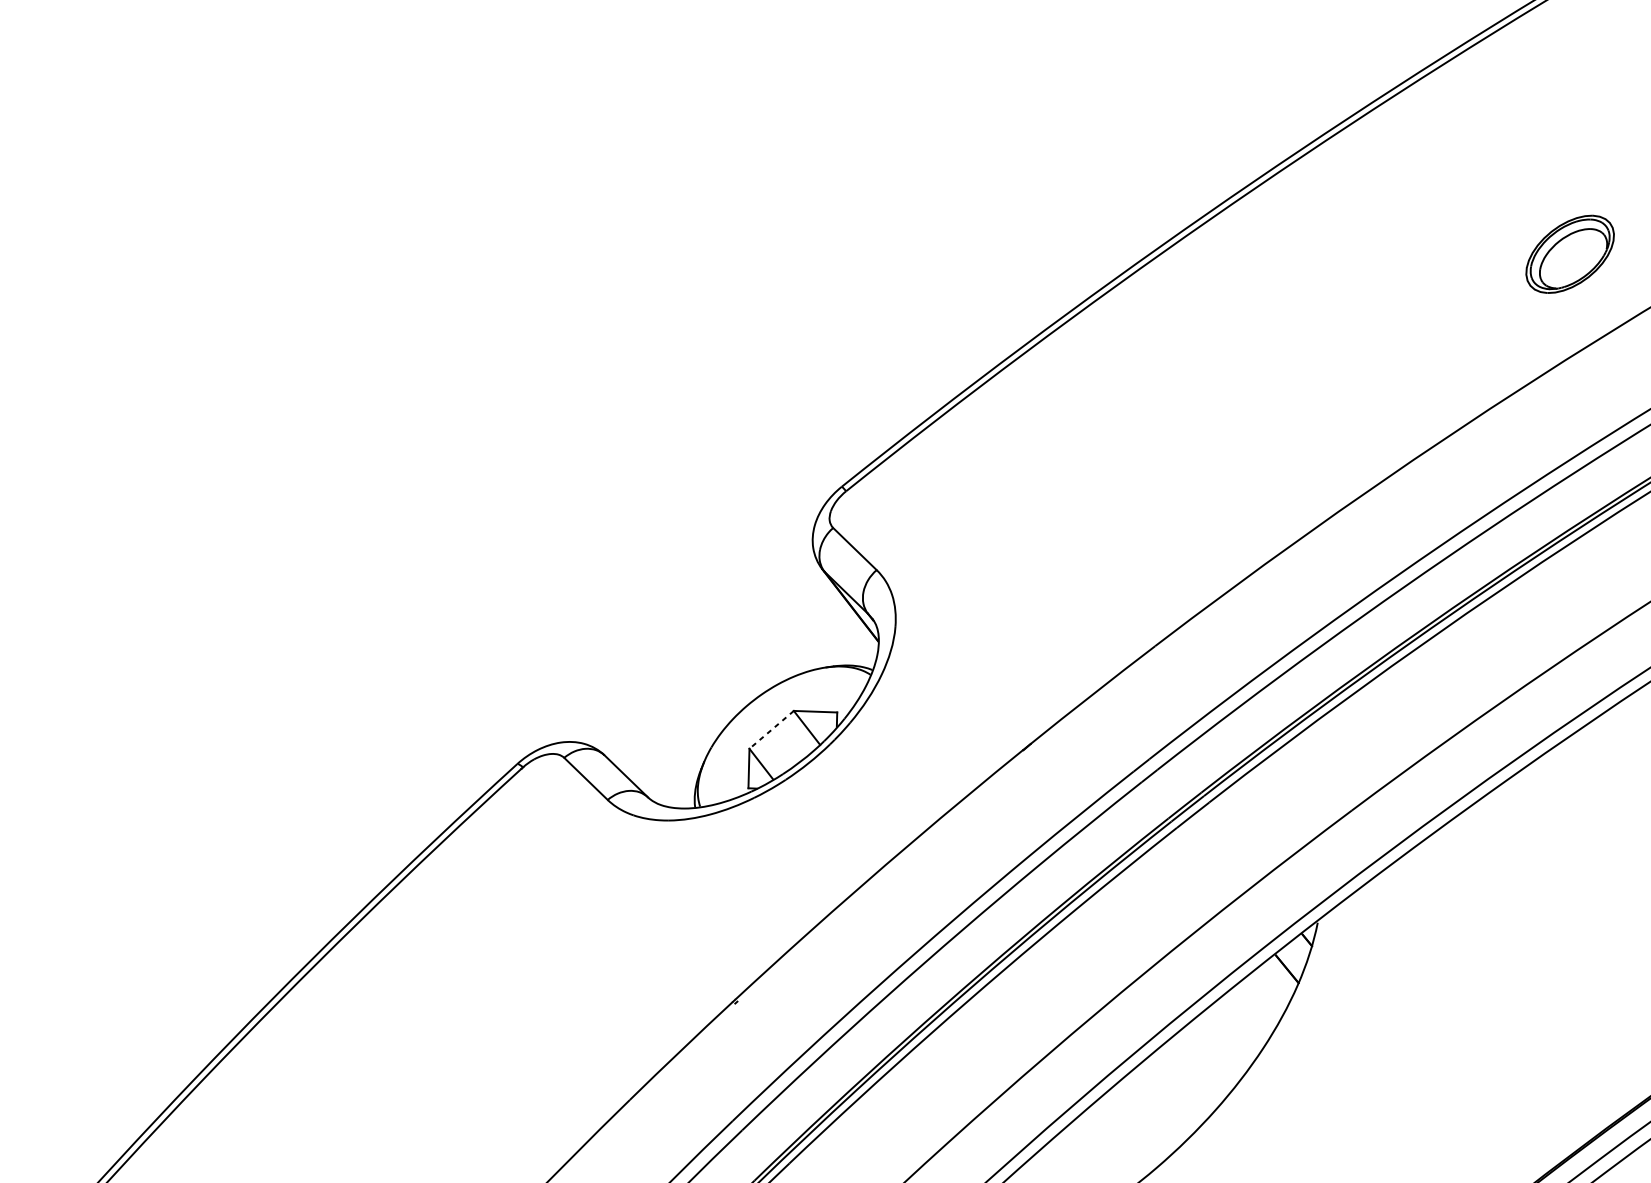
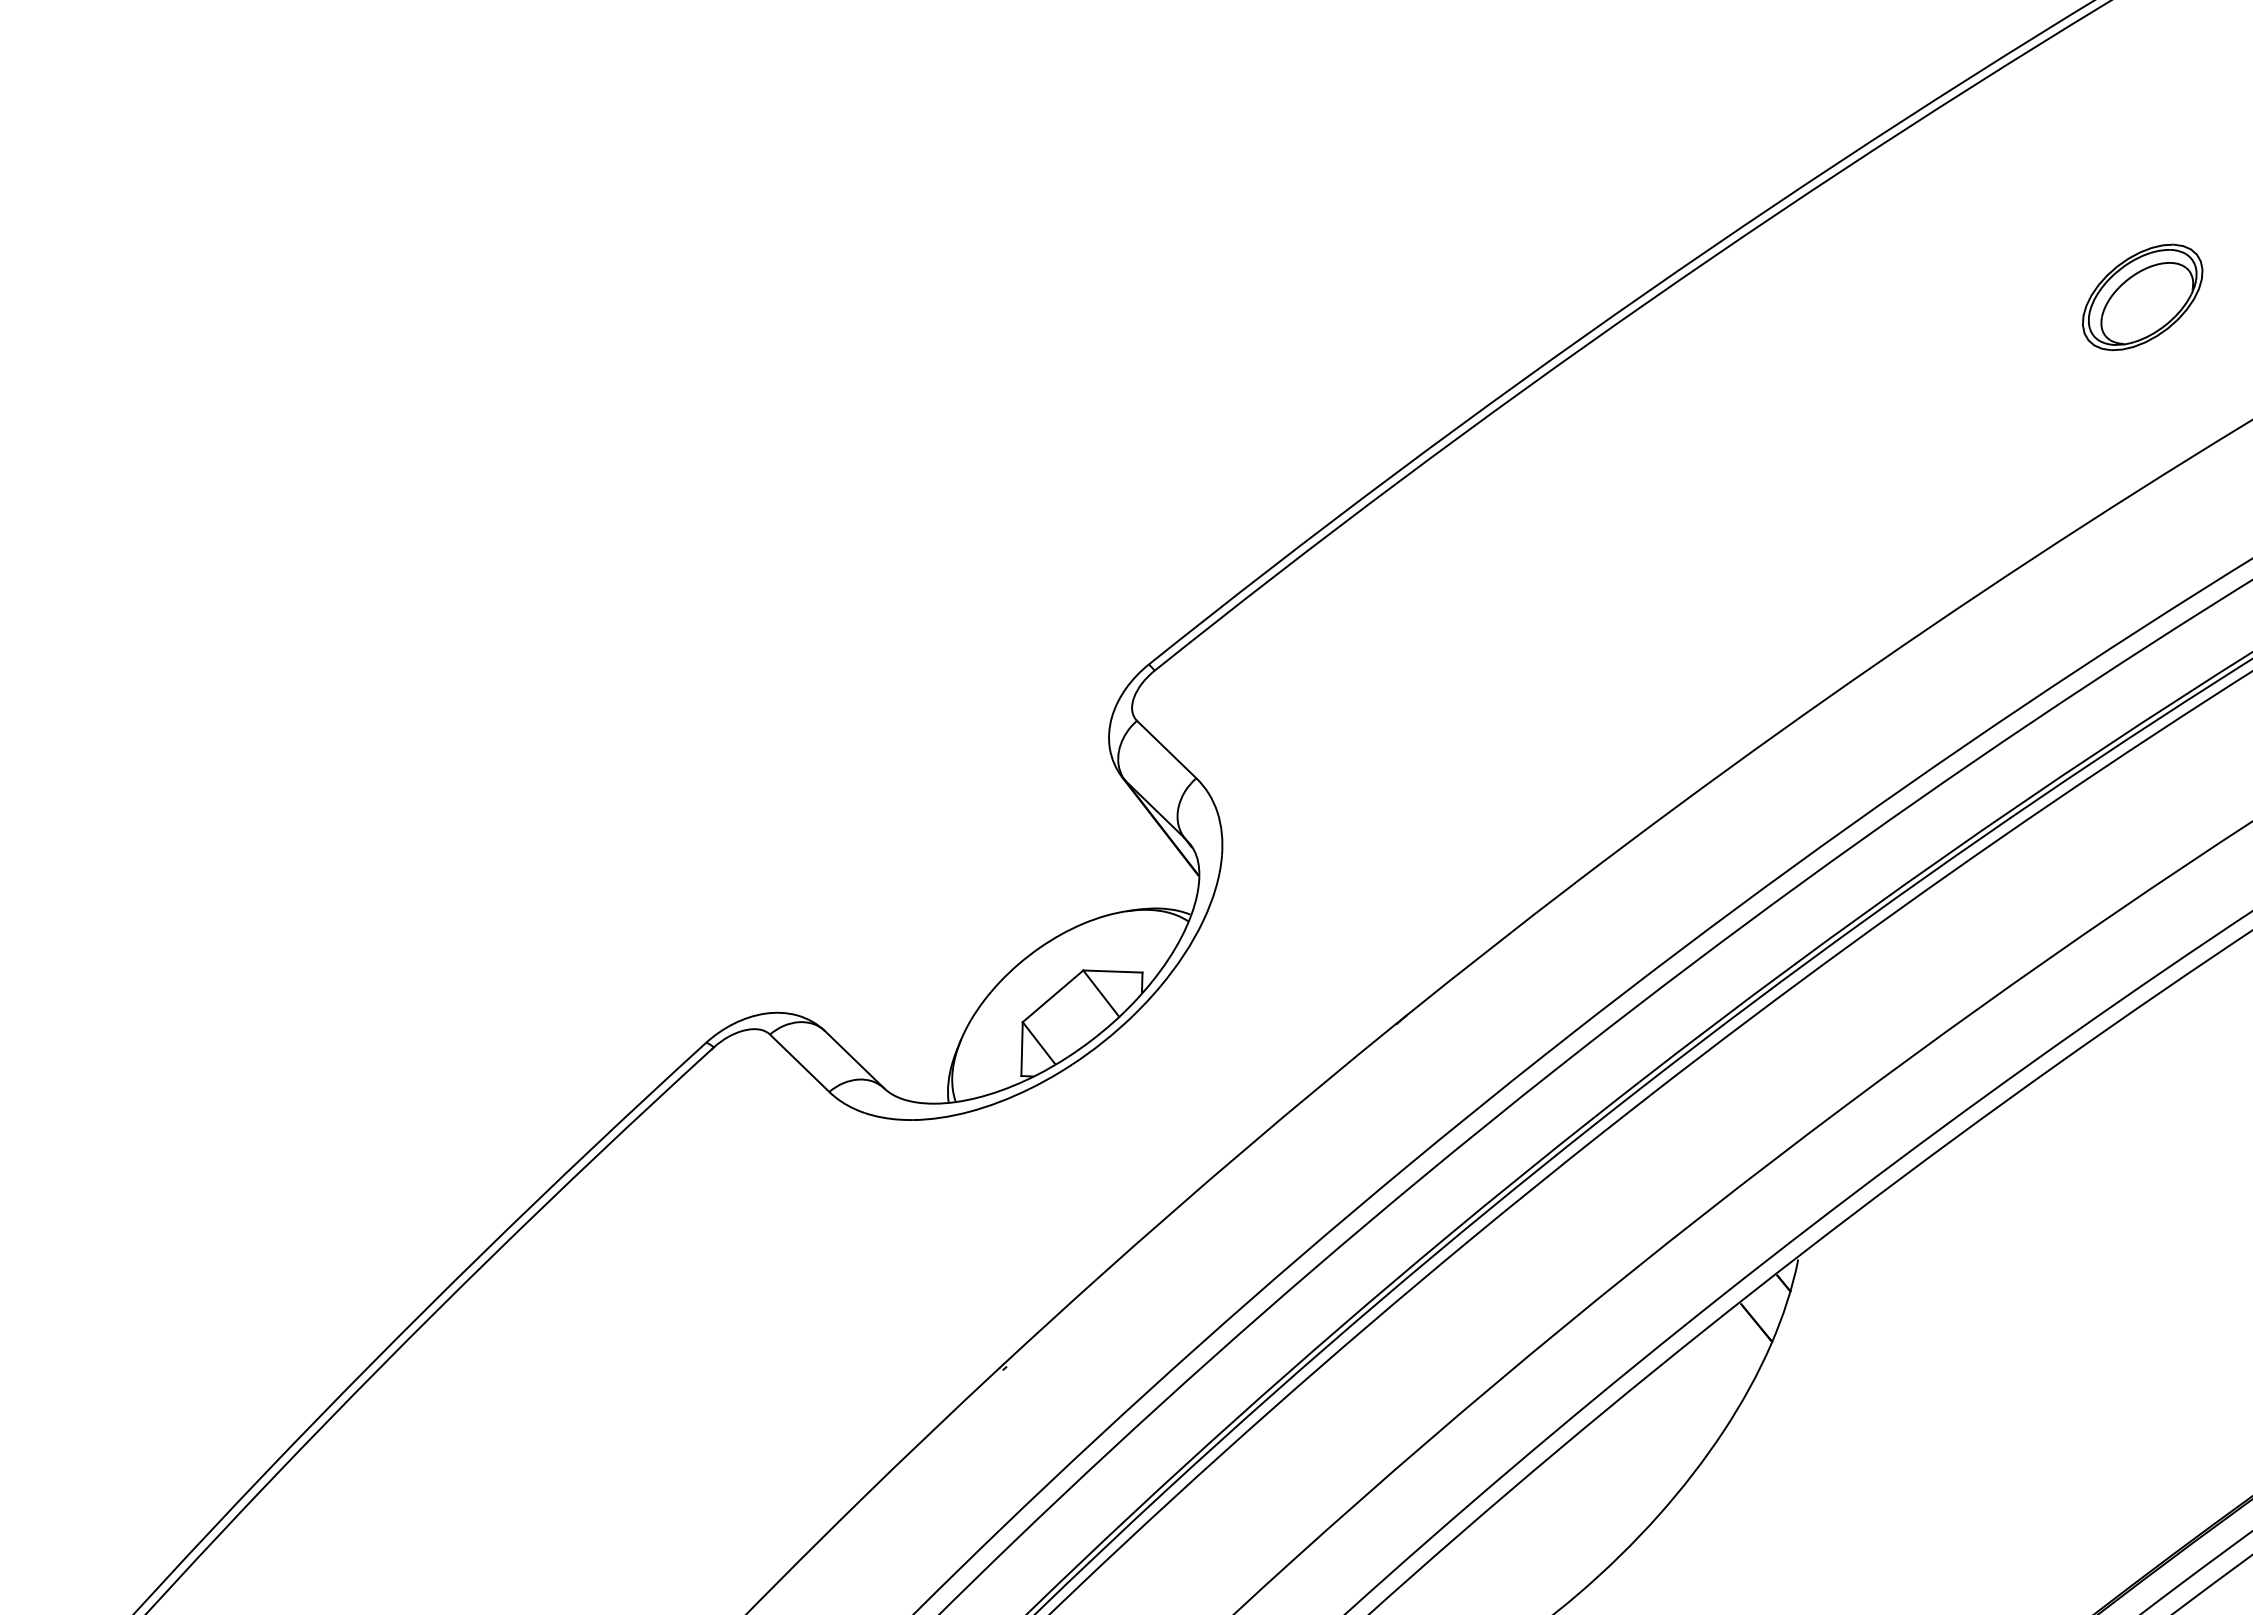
part: (1570, 254) -> (2142, 297), moved
line: (772, 729) -> (1053, 996), dashed -> solid

